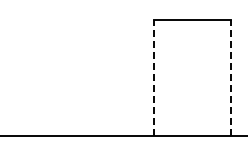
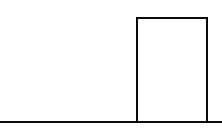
line: (153, 77) -> (137, 69), dashed -> solid
line: (231, 77) -> (207, 69), dashed -> solid

